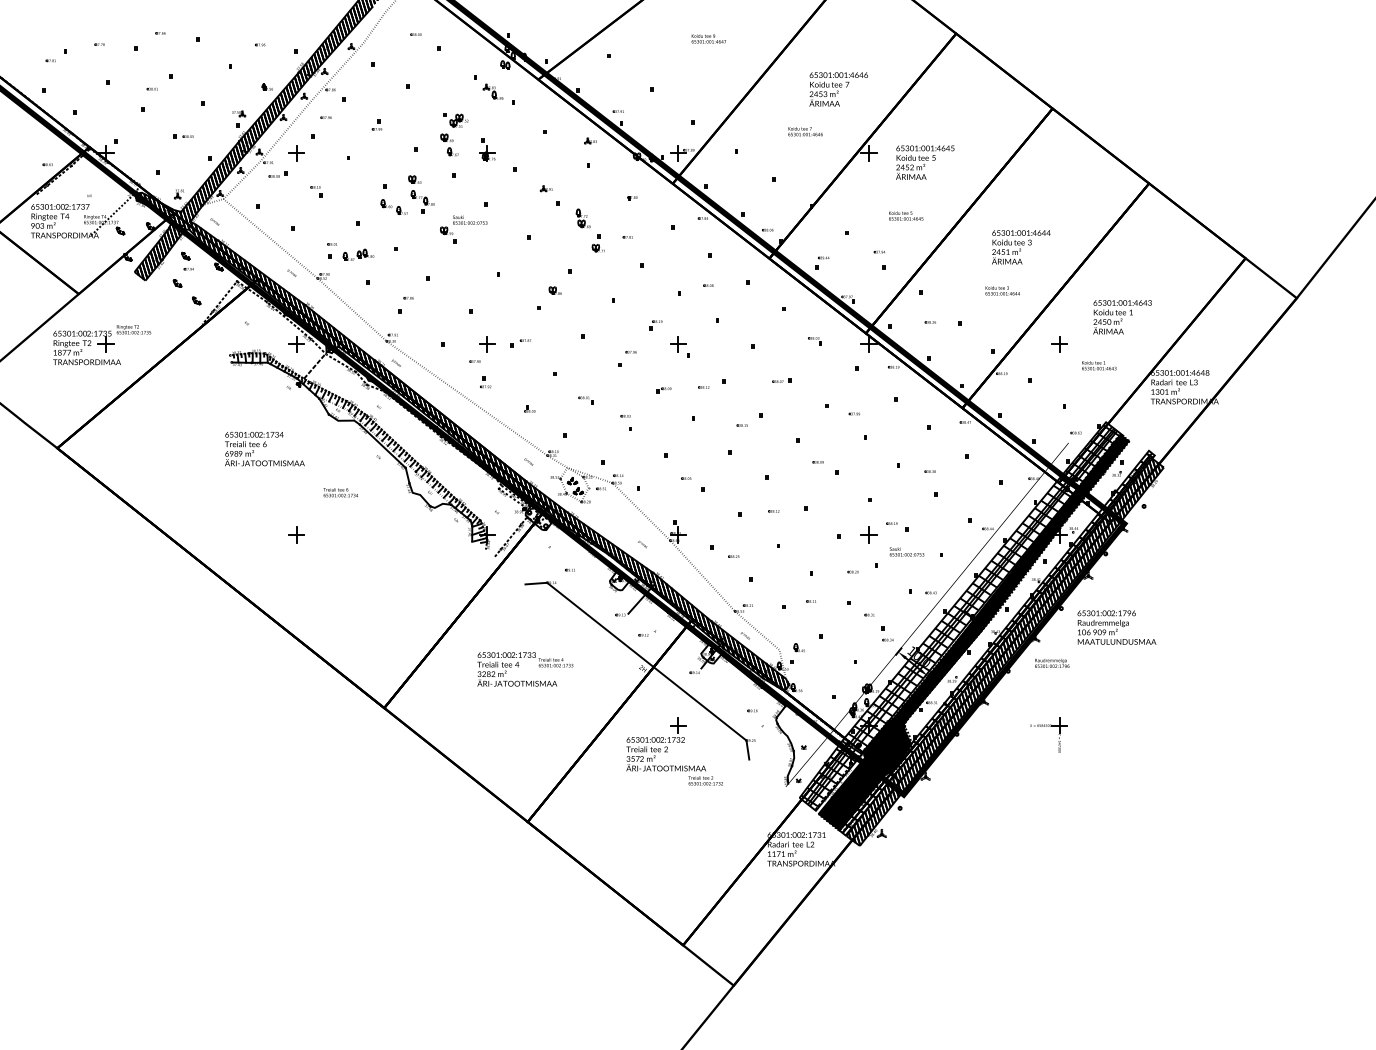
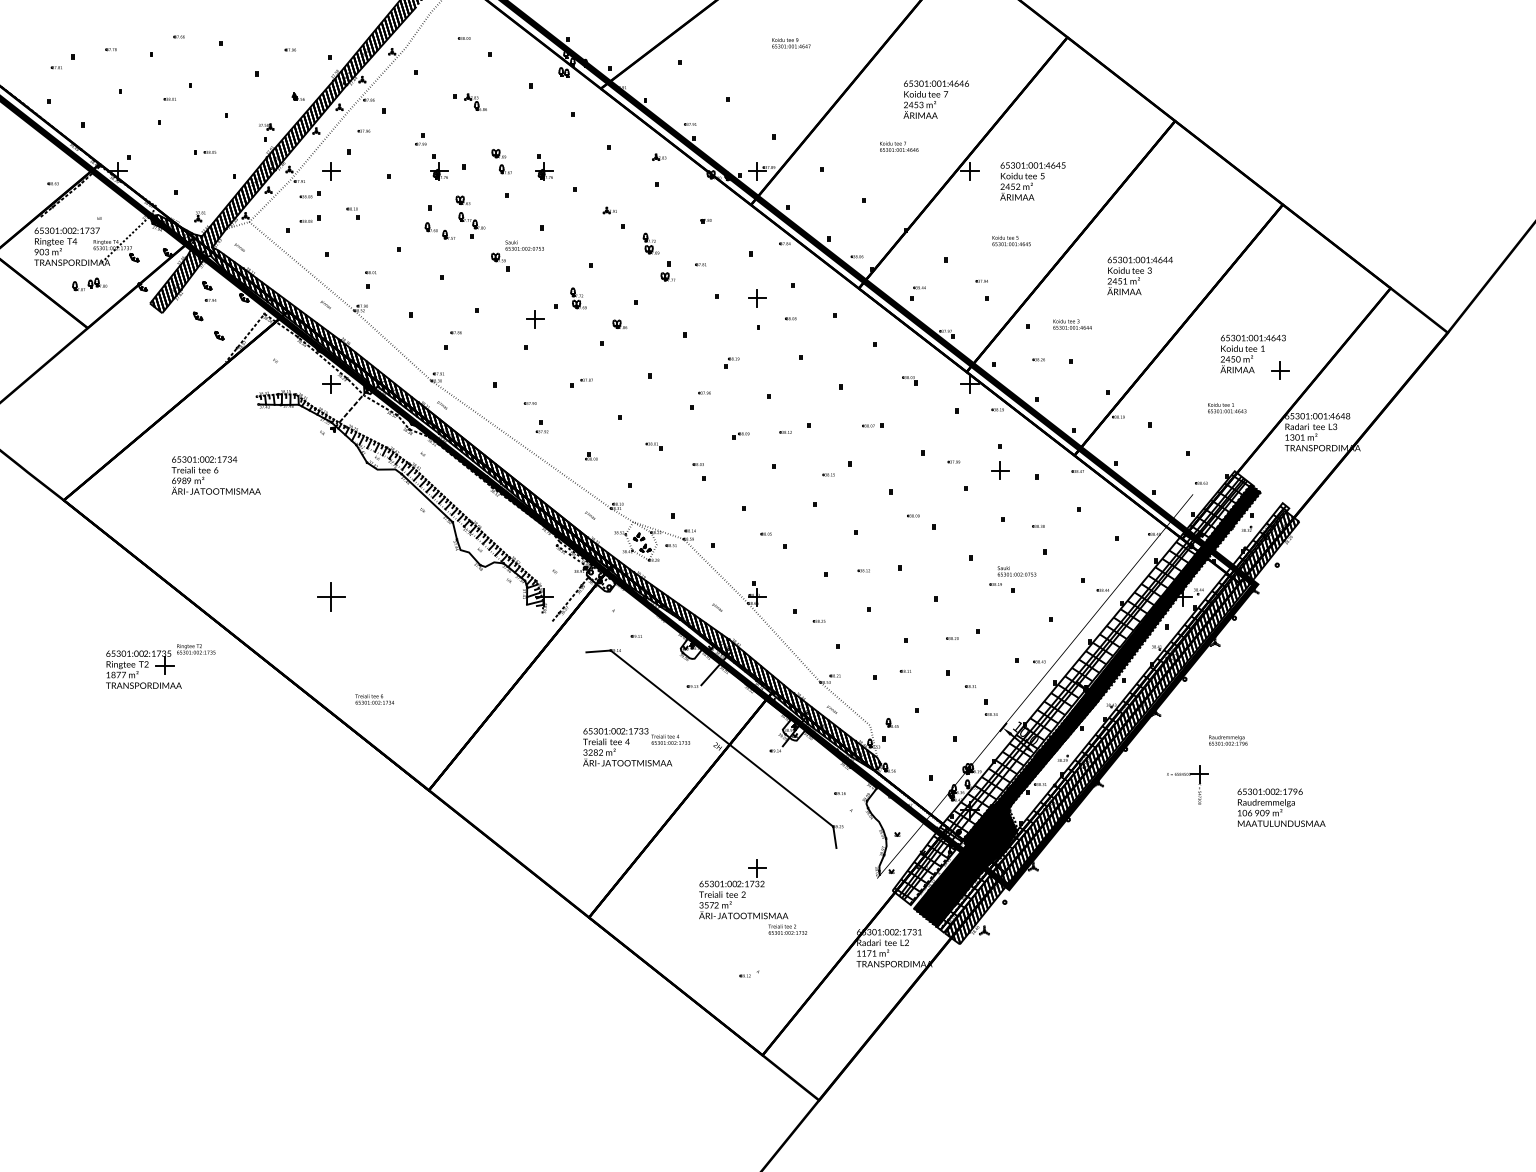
part: (492, 91) -> (474, 101), moved
part: (455, 120) -> (508, 134), removed
part: (393, 149) -> (439, 166), added
part: (277, 196) -> (309, 219), added
part: (358, 254) -> (89, 283), moved
part: (517, 267) -> (577, 298), added
text: (1002, 290) -> (1072, 324), moved
part: (487, 344) -> (535, 319), moved
part: (678, 344) -> (757, 298), moved
part: (1059, 344) -> (1279, 371), moved
part: (102, 345) -> (161, 666), moved
text: (264, 448) -> (215, 474), moved
text: (340, 492) -> (374, 699), moved
part: (296, 534) -> (330, 596), size x1.6
part: (868, 534) -> (999, 470), moved
text: (906, 551) -> (1016, 570), moved
text: (1116, 627) -> (1281, 807), moved
part: (647, 633) -> (749, 974), moved
hatch: (998, 640) -> (1114, 714), removed
text: (1052, 662) -> (1228, 739), moved
text: (525, 669) -> (636, 747), moved
part: (1048, 726) -> (1187, 775), moved
part: (667, 751) -> (745, 896), moved

